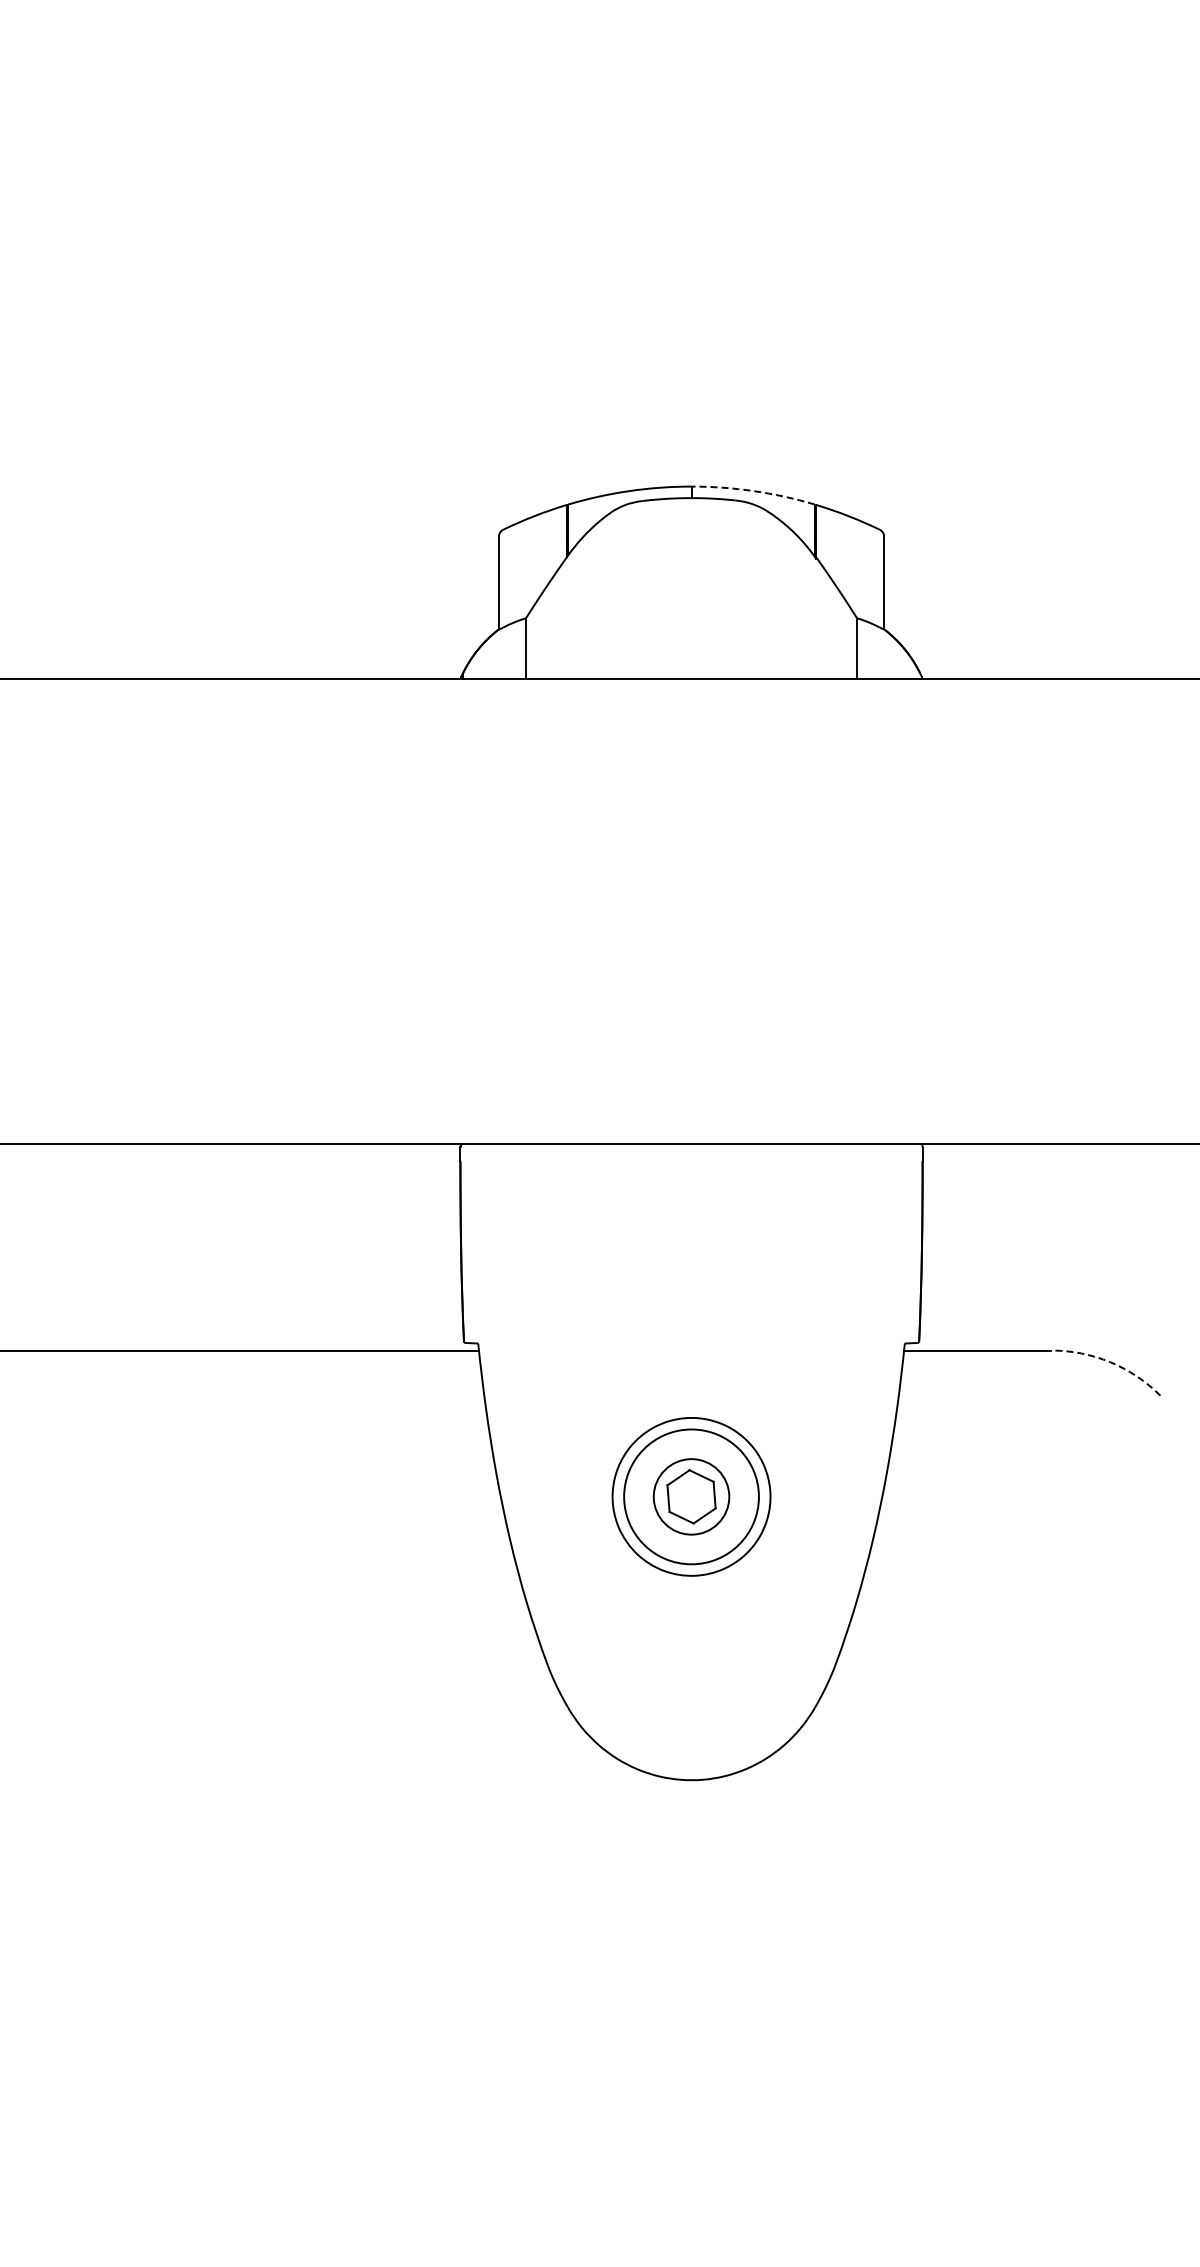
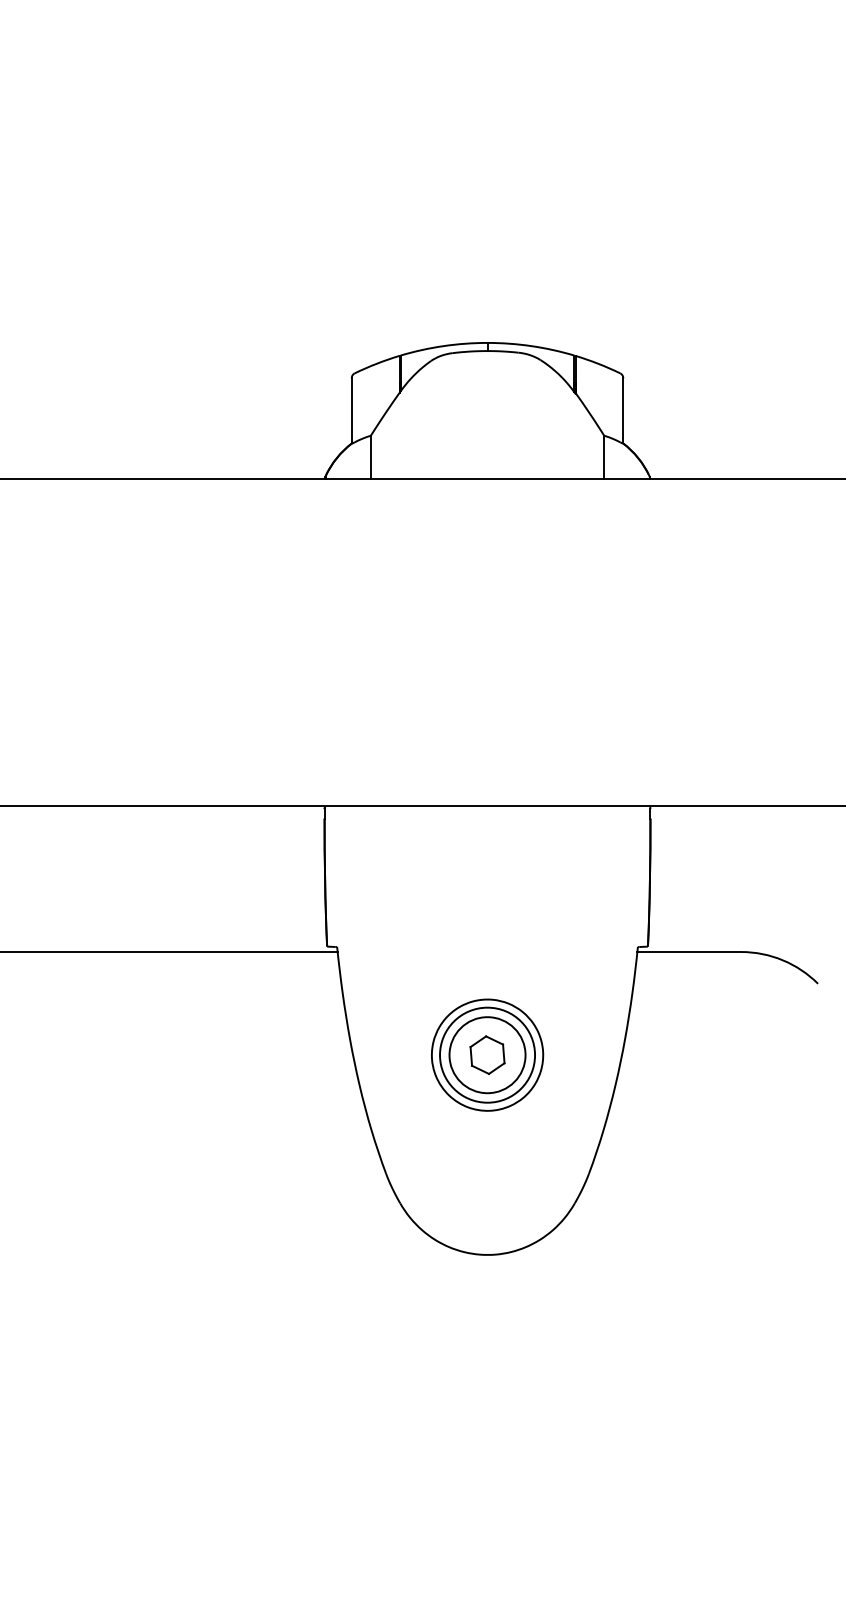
arc: (753, 491) -> (531, 346), dashed -> solid
arc: (1110, 1362) -> (782, 960), dashed -> solid
circle: (691, 1496) -> (487, 1054), size x1.43

